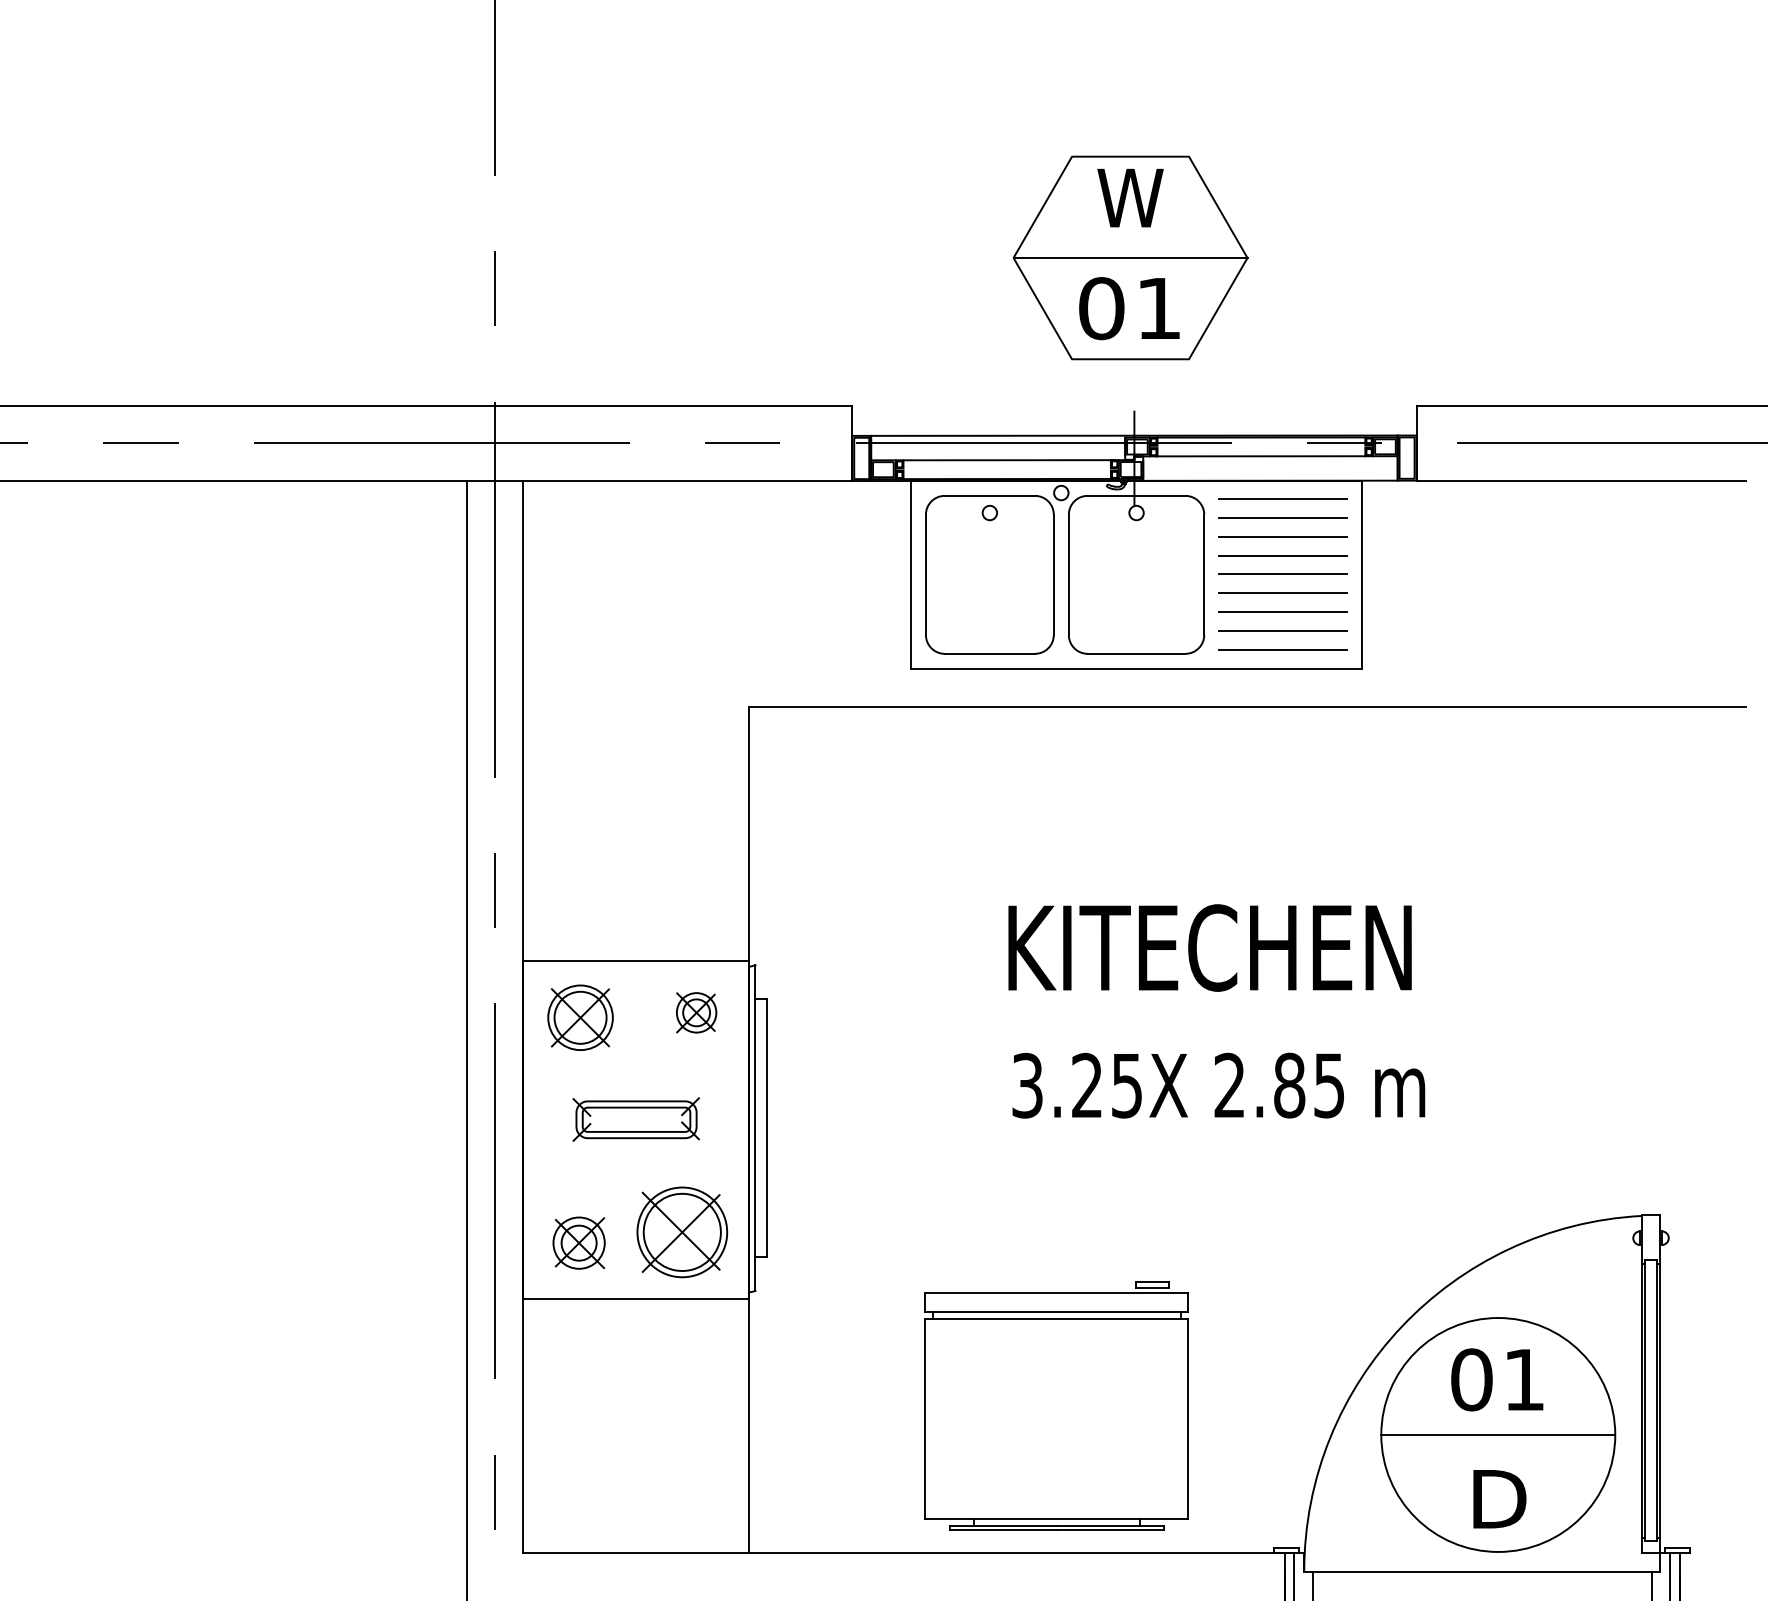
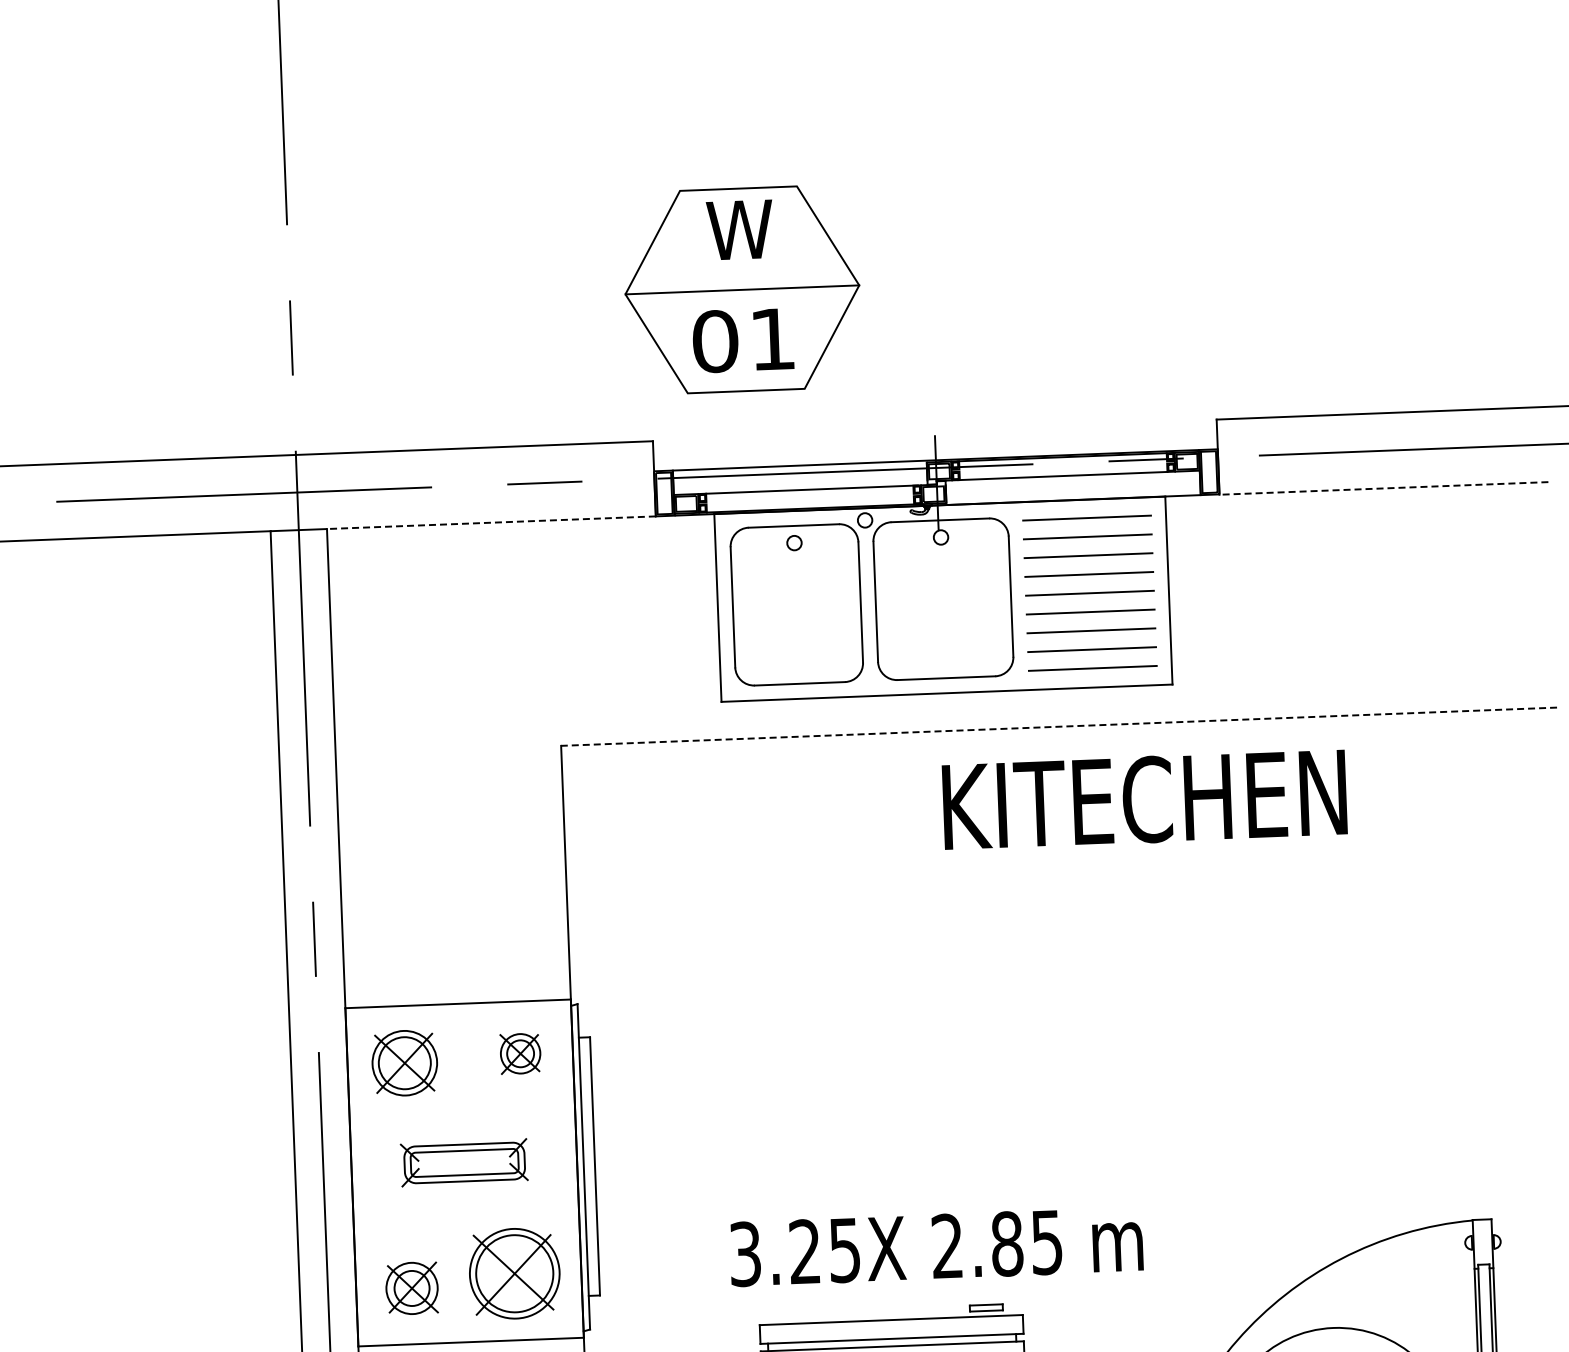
part: (1130, 257) -> (742, 289), moved
line: (687, 481) -> (491, 523), solid -> dashed
line: (1581, 481) -> (1384, 488), solid -> dashed
line: (1246, 706) -> (1058, 726), solid -> dashed
text: (1209, 947) -> (1144, 799), moved
text: (1218, 1085) -> (936, 1246), moved

